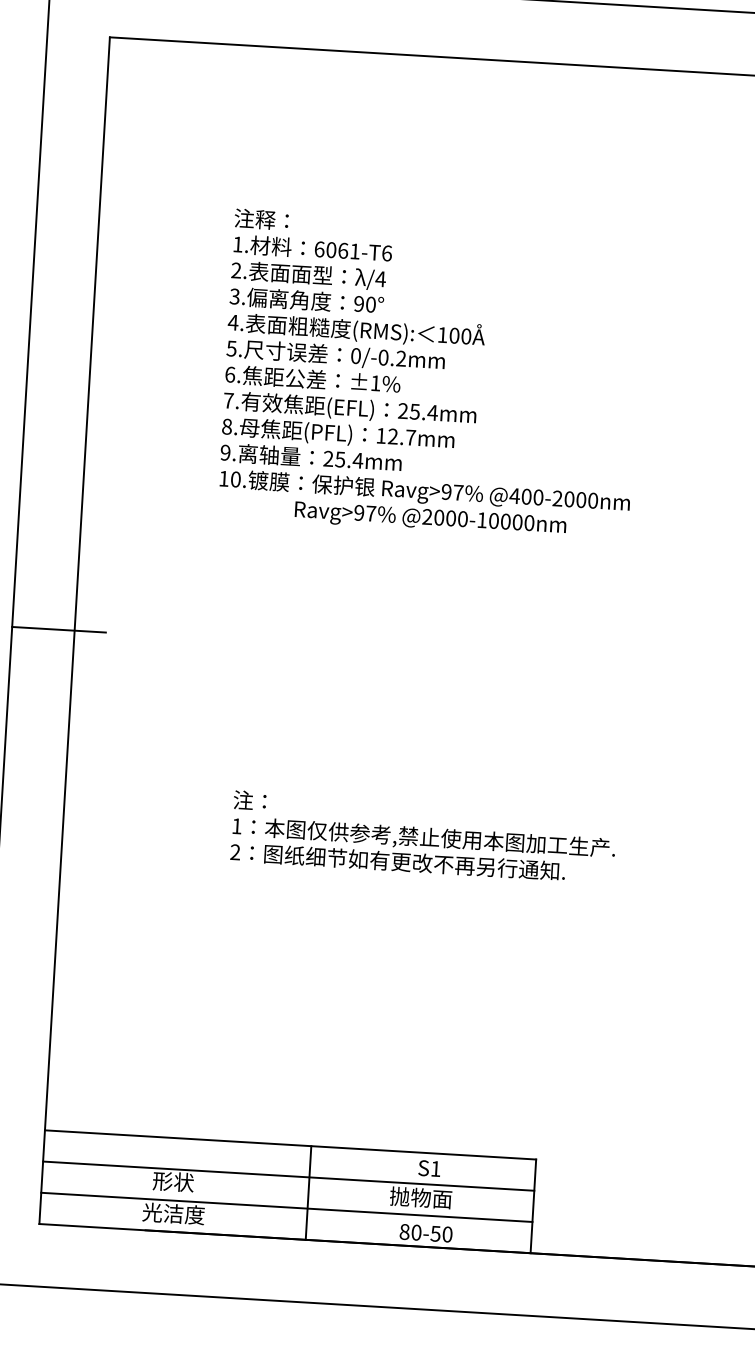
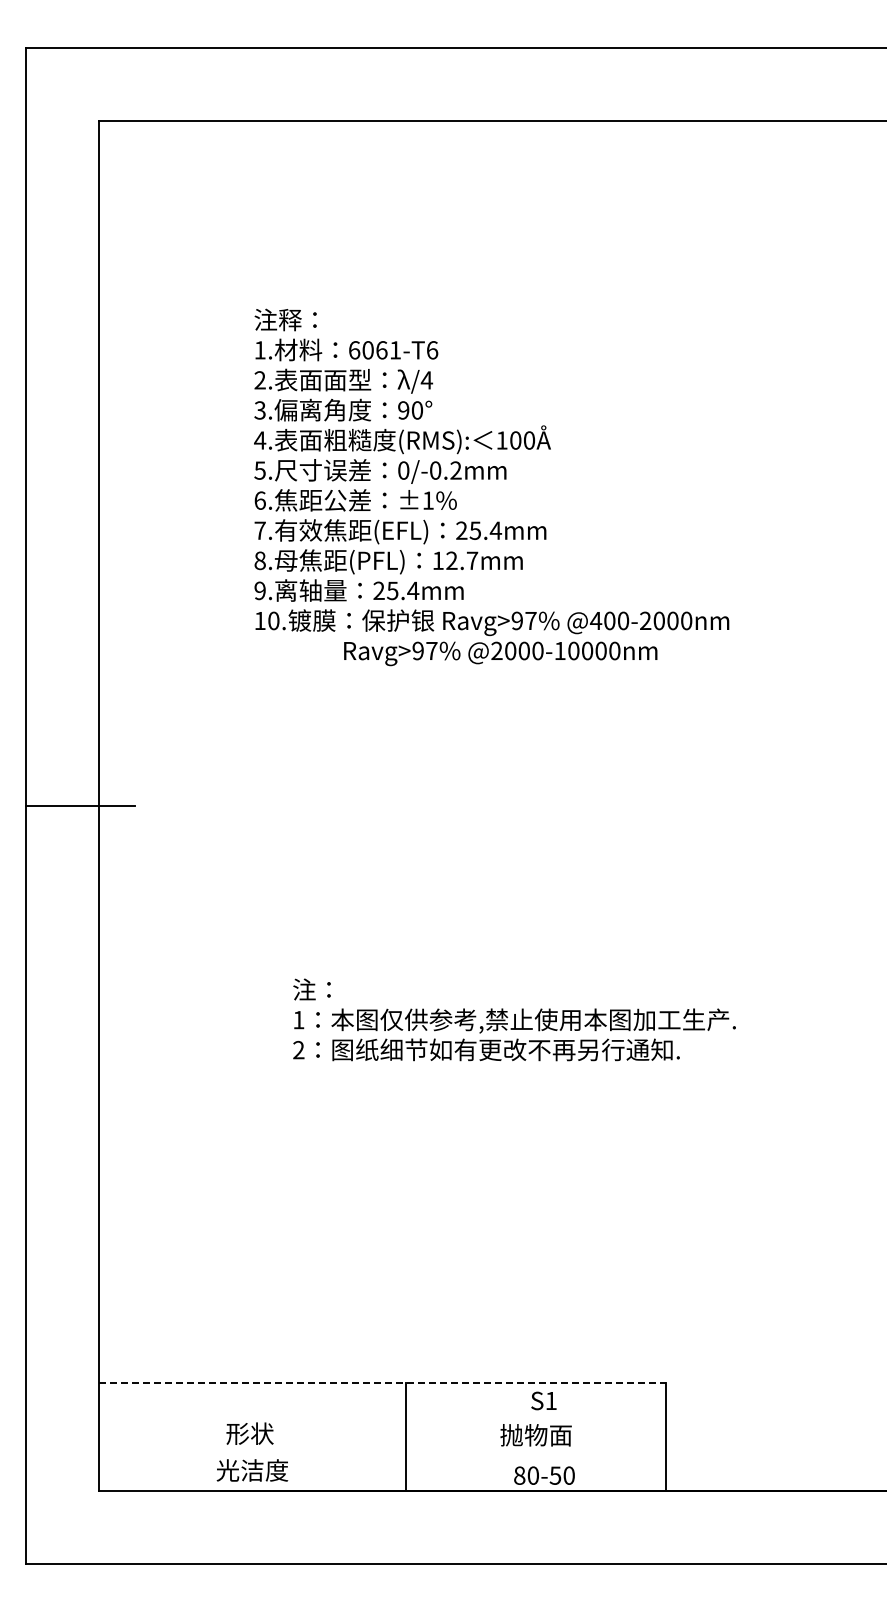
line: (290, 1145) -> (382, 1383), solid -> dashed
line: (288, 1176) -> (382, 1419), removed
line: (286, 1207) -> (382, 1455), removed

